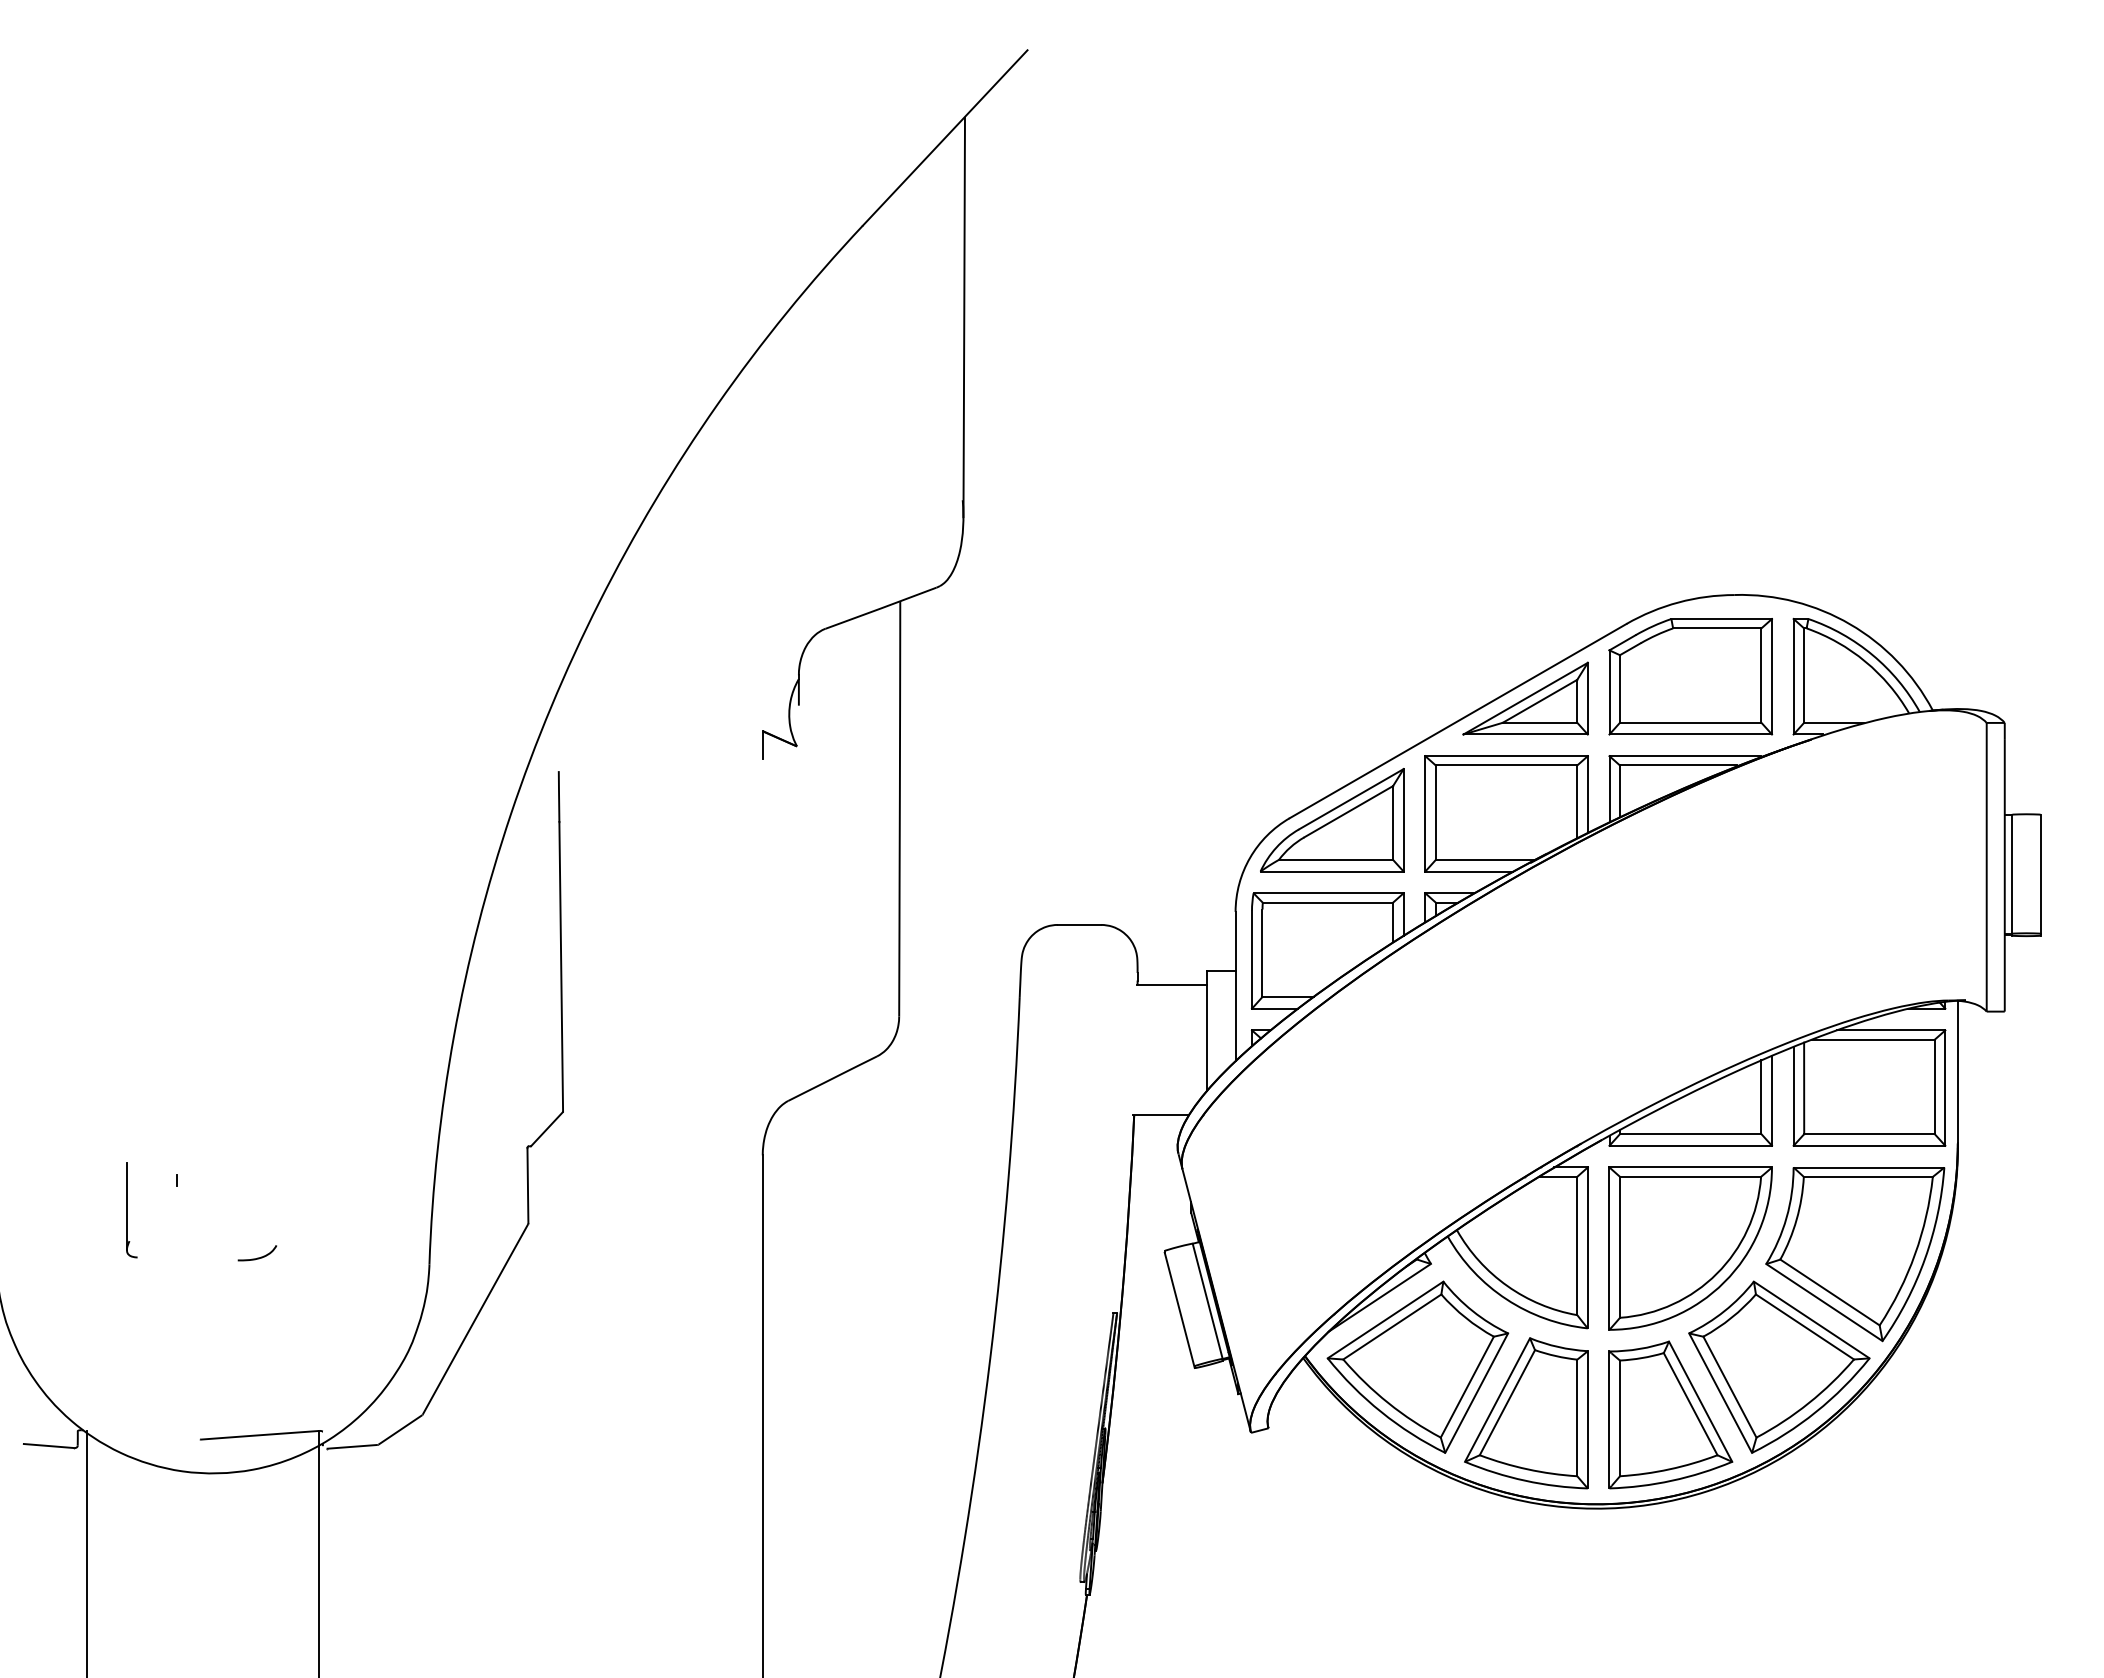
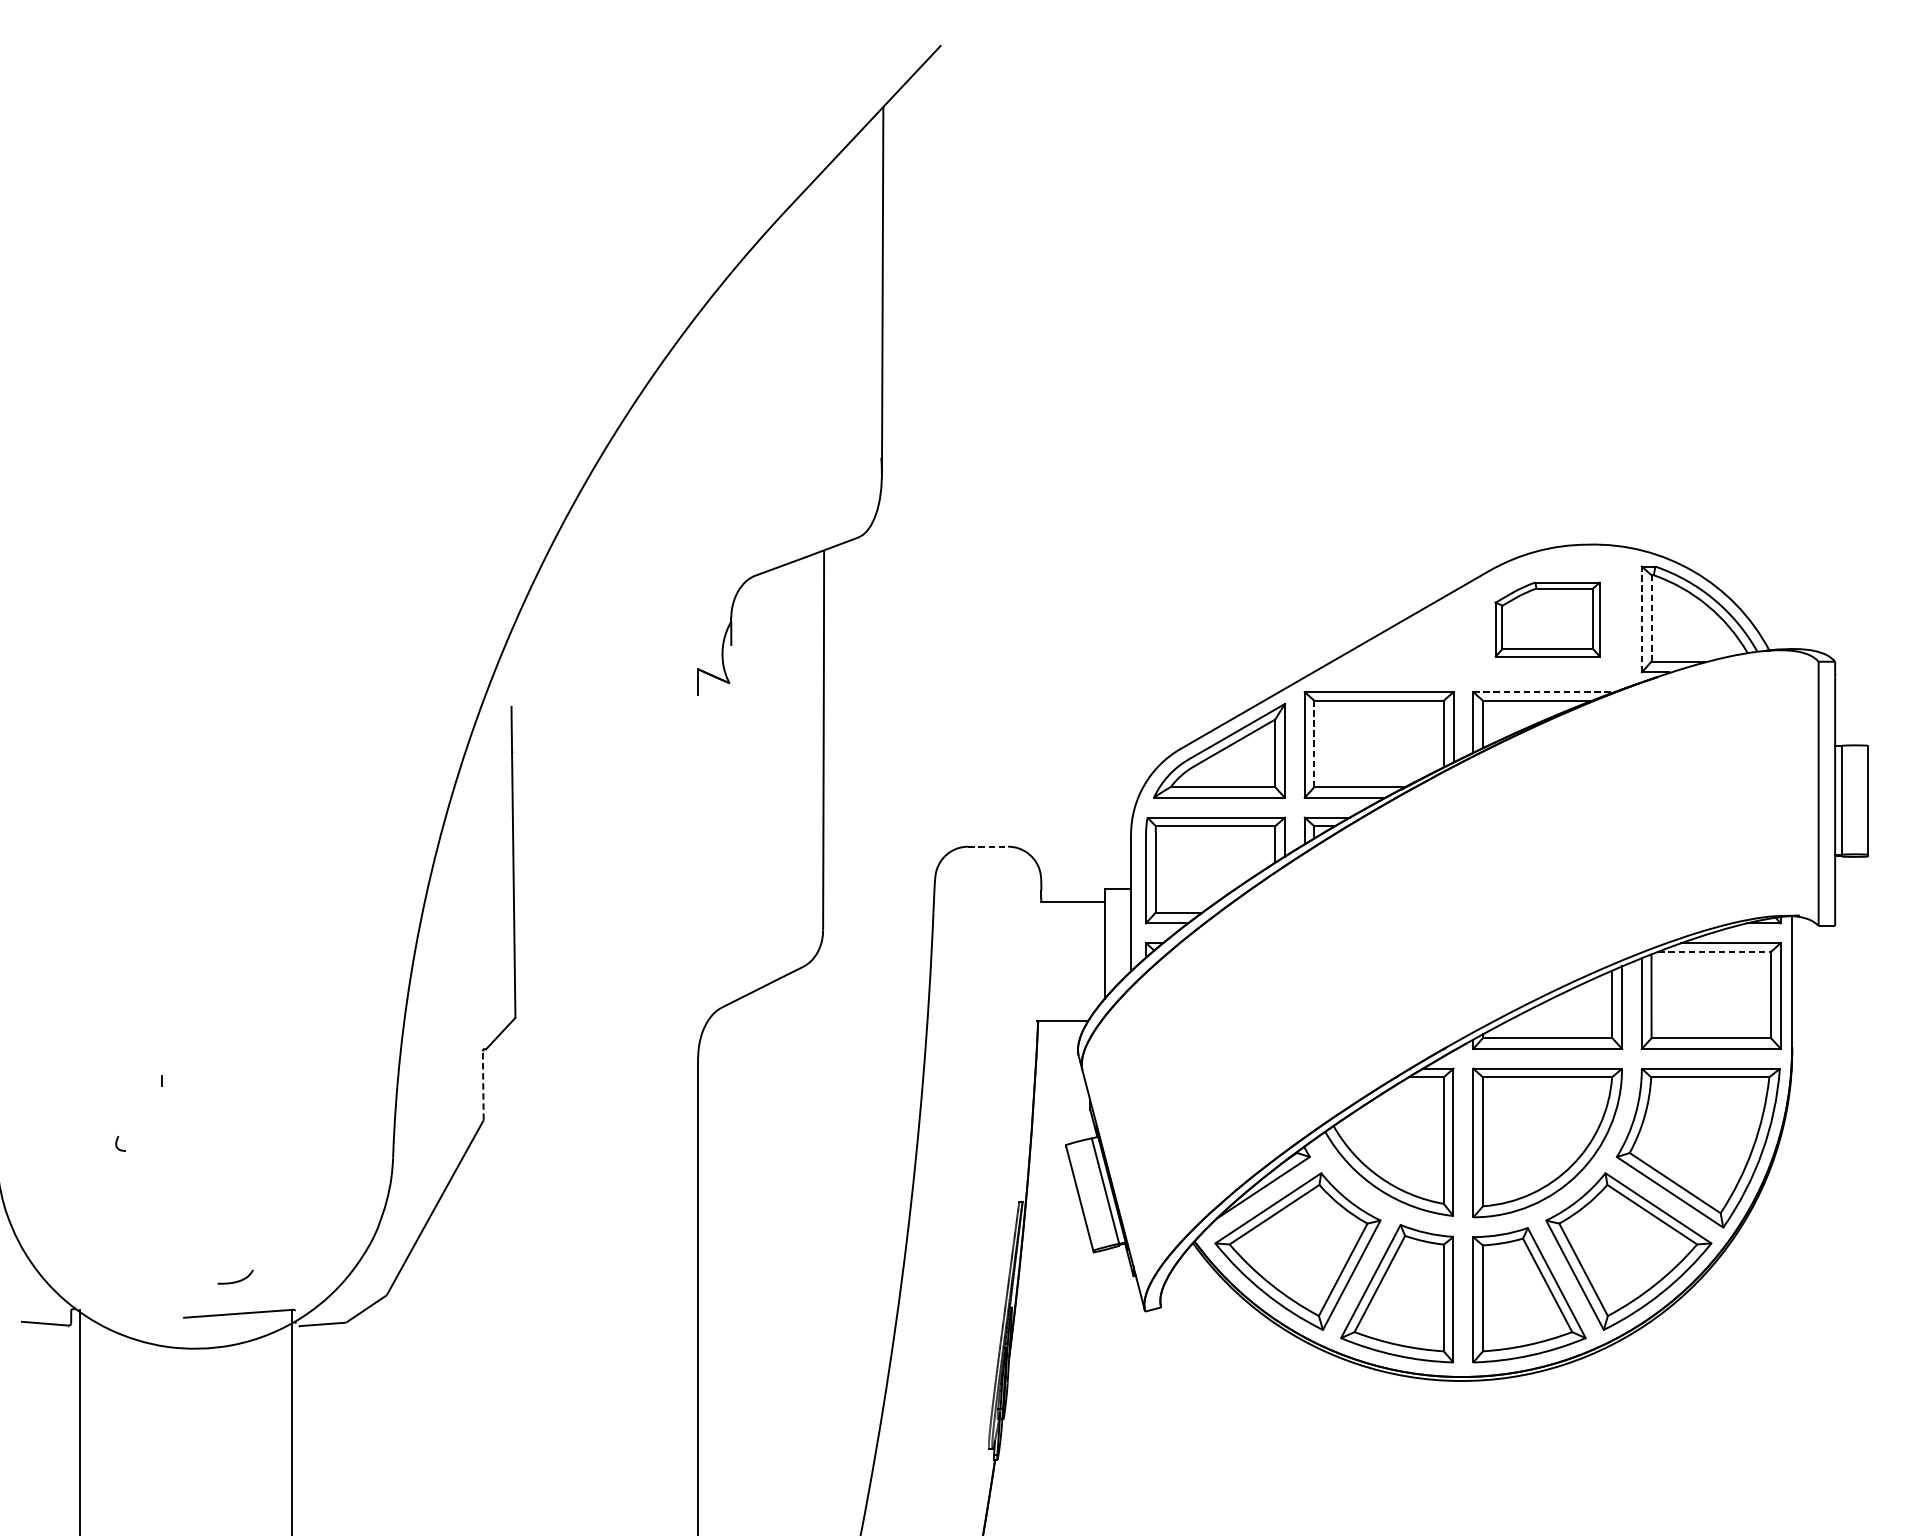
line: (1804, 675) -> (1651, 618), solid -> dashed
part: (1690, 676) -> (1547, 619), size x0.7
line: (1793, 676) -> (1641, 619), solid -> dashed
part: (1525, 698) -> (1396, 639), removed
line: (1685, 756) -> (1542, 692), solid -> dashed
line: (1435, 812) -> (1314, 743), solid -> dashed
line: (1079, 924) -> (988, 846), solid -> dashed
line: (1873, 1039) -> (1715, 951), solid -> dashed
line: (527, 1185) -> (482, 1085), solid -> dashed
line: (126, 1206) -> (115, 1104), removed
curve: (257, 1257) -> (235, 1281), moved

